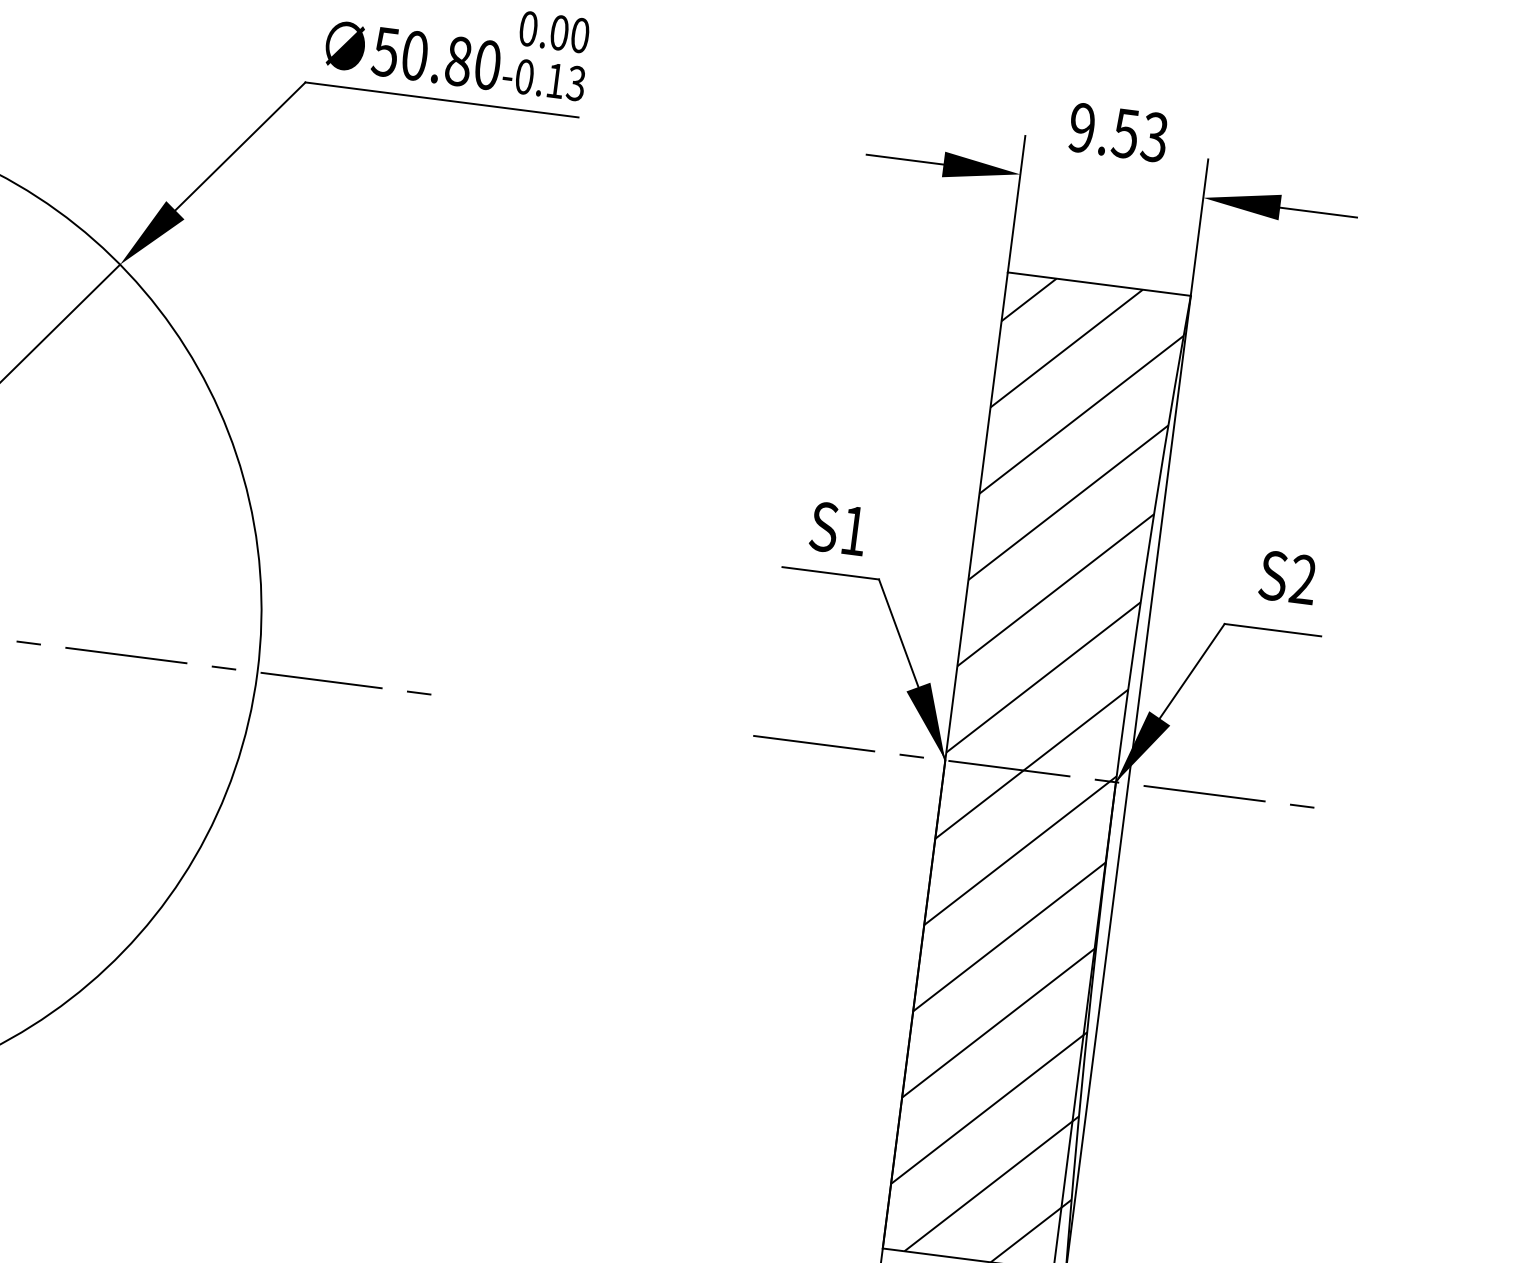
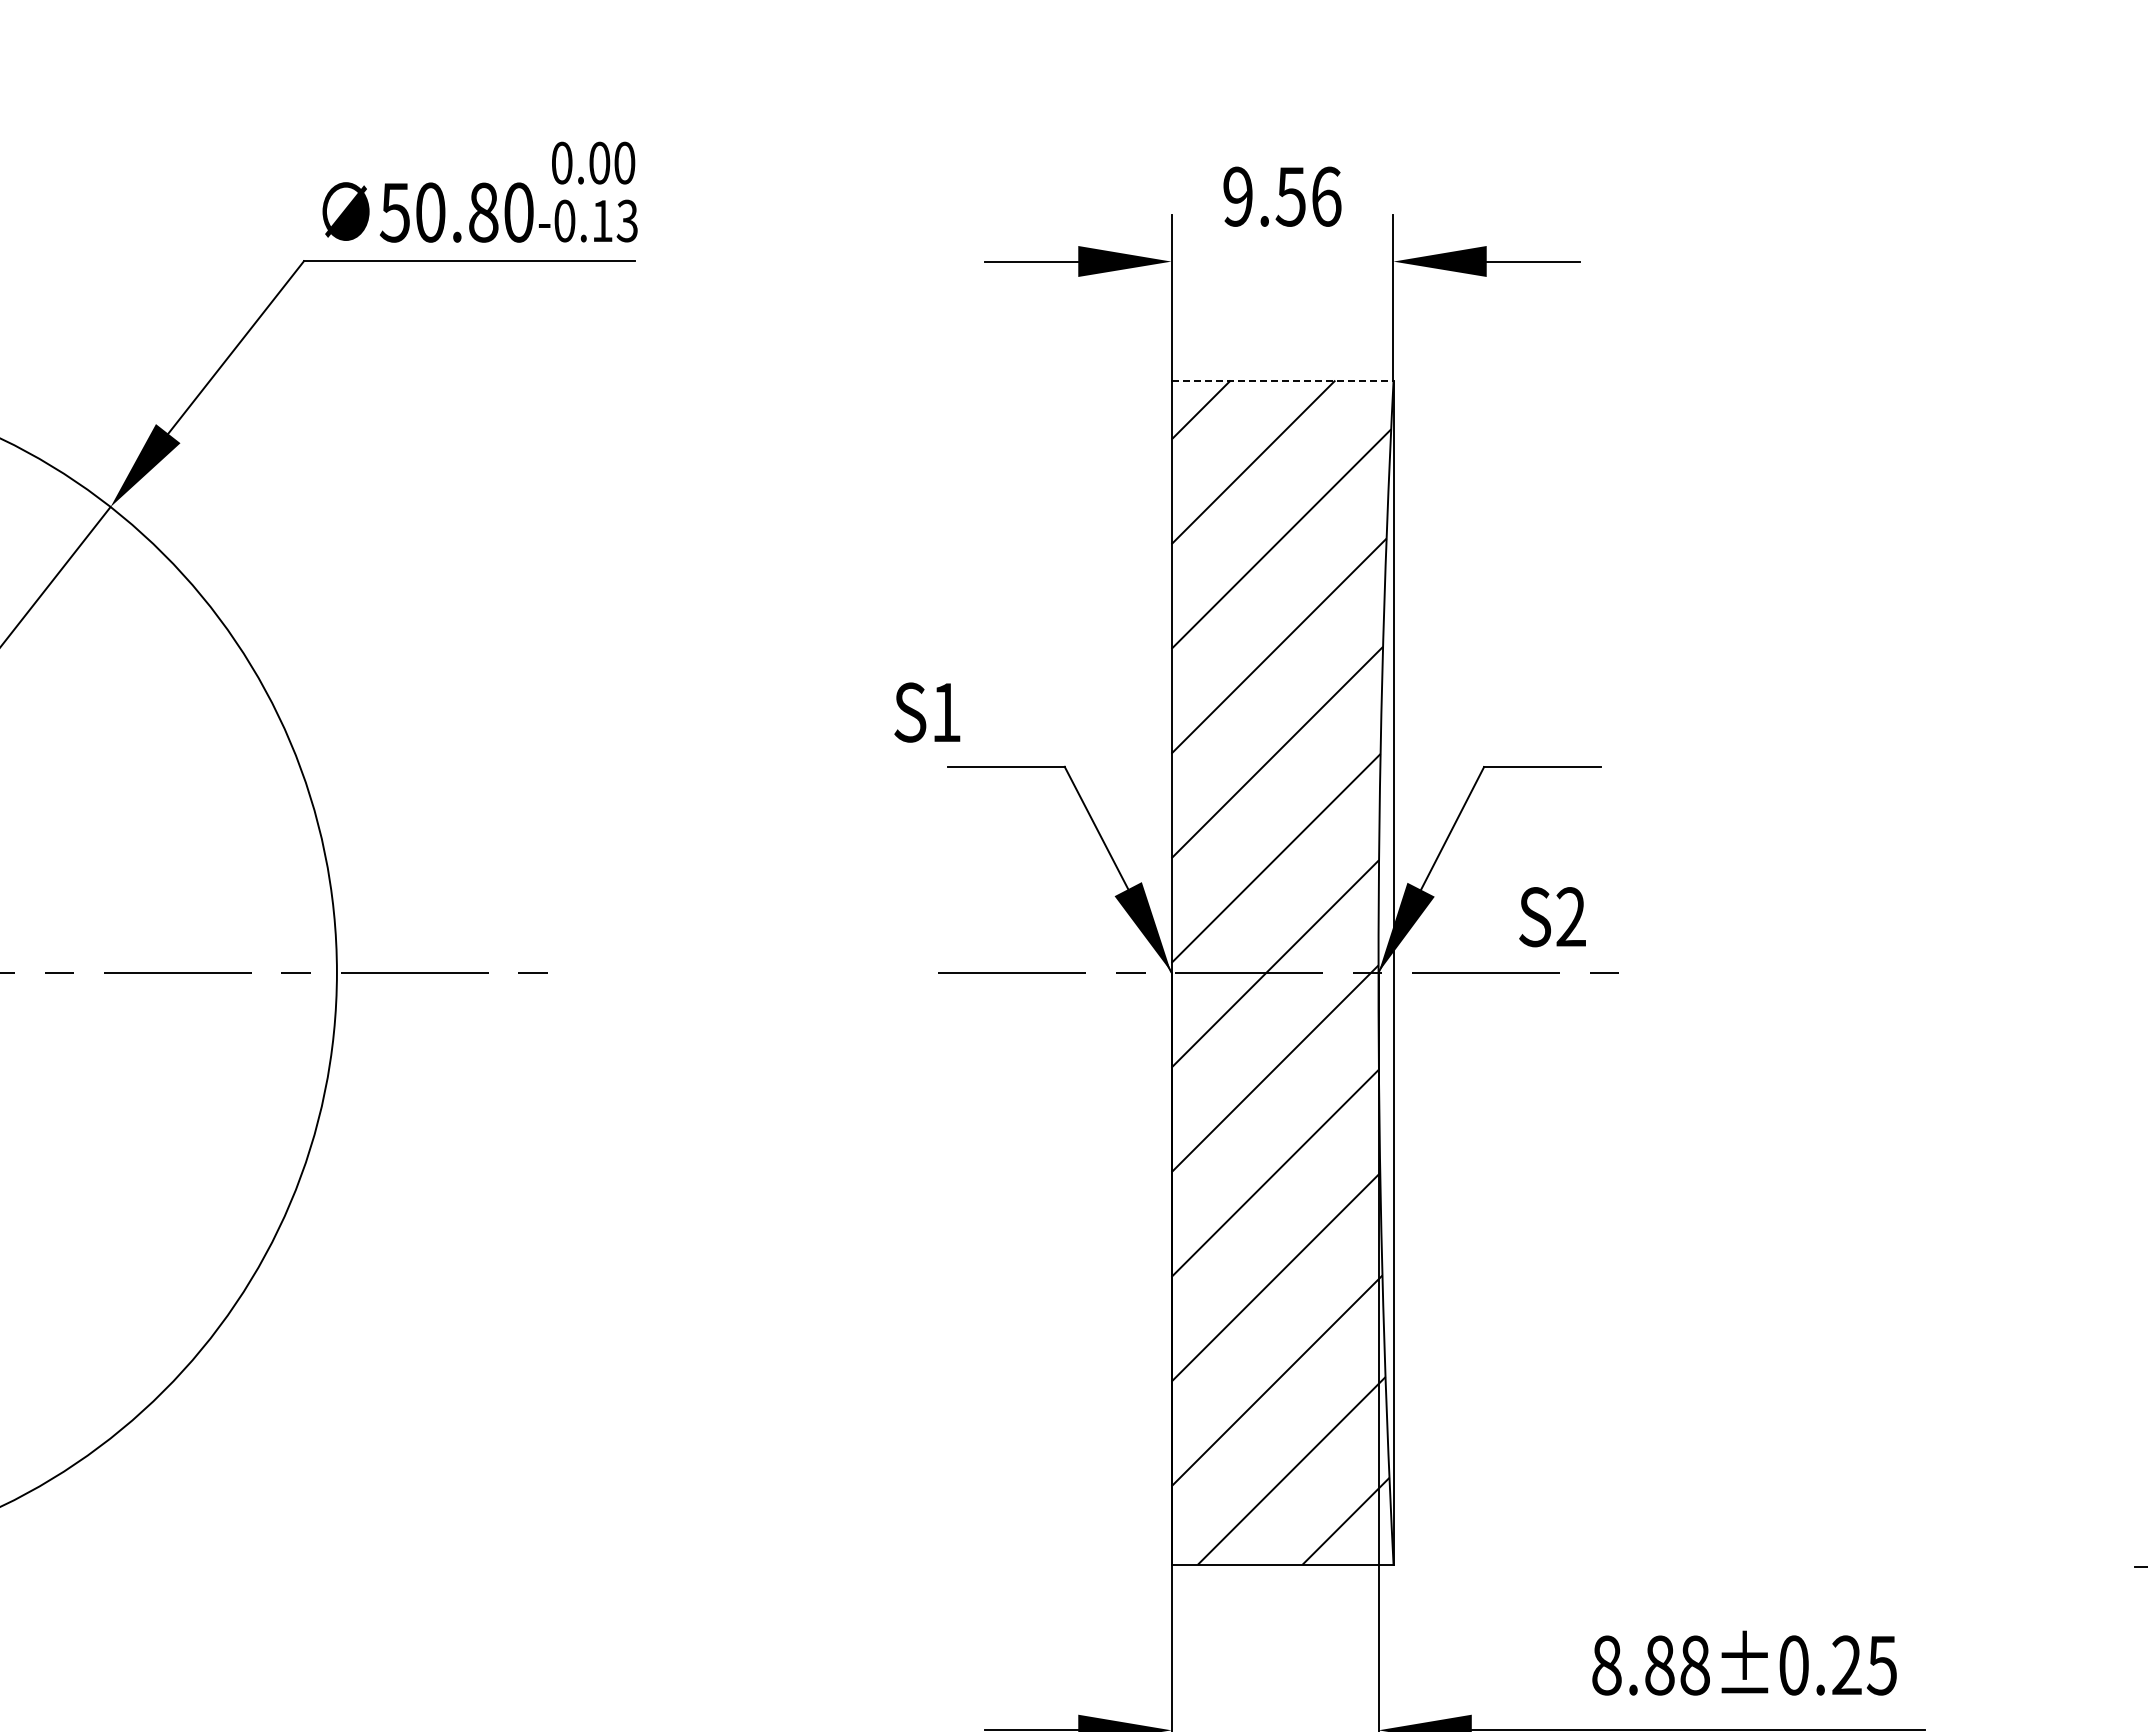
text: (1155, 137) -> (1326, 196), 9.53 -> 9.56
line: (1100, 284) -> (1283, 380), solid -> dashed
text: (838, 528) -> (927, 712), moved
text: (1287, 578) -> (1552, 917), moved

